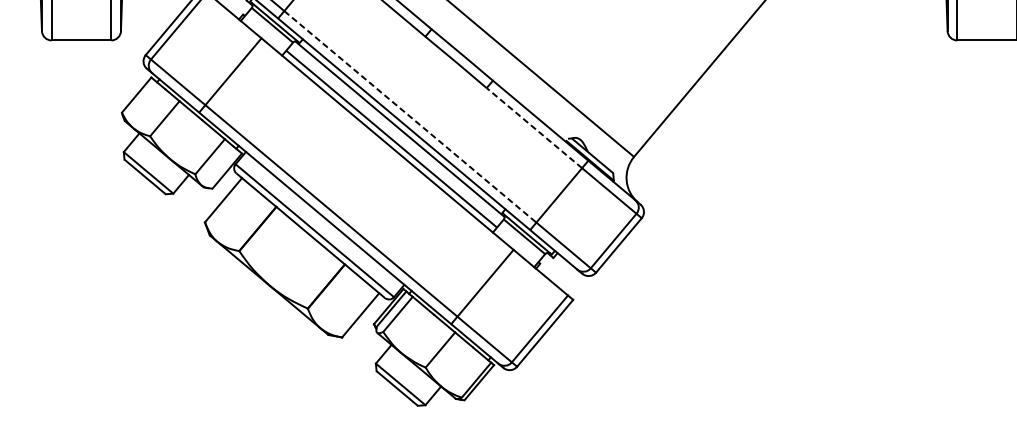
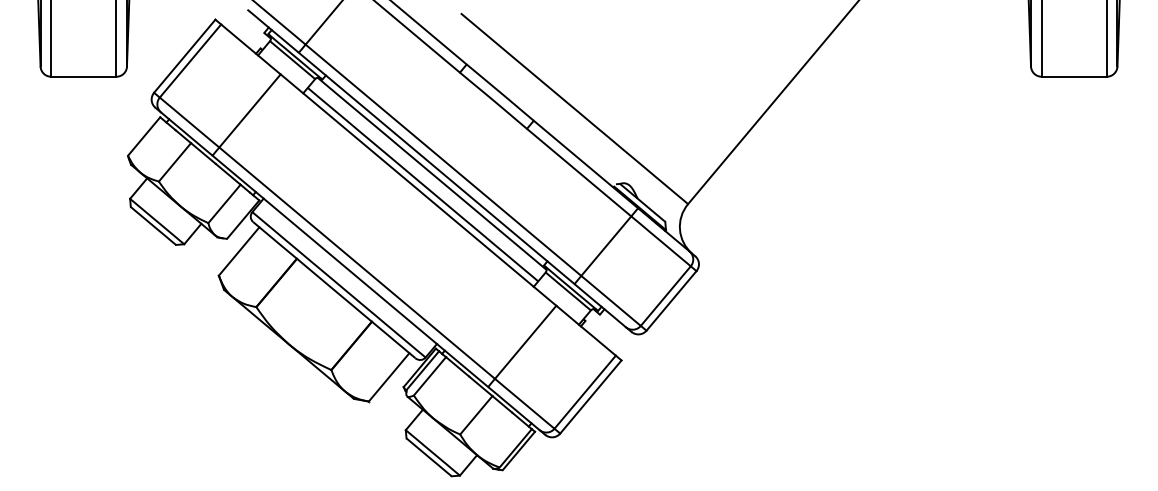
line: (410, 117) -> (443, 160), dashed -> solid
line: (533, 128) -> (578, 172), dashed -> solid

